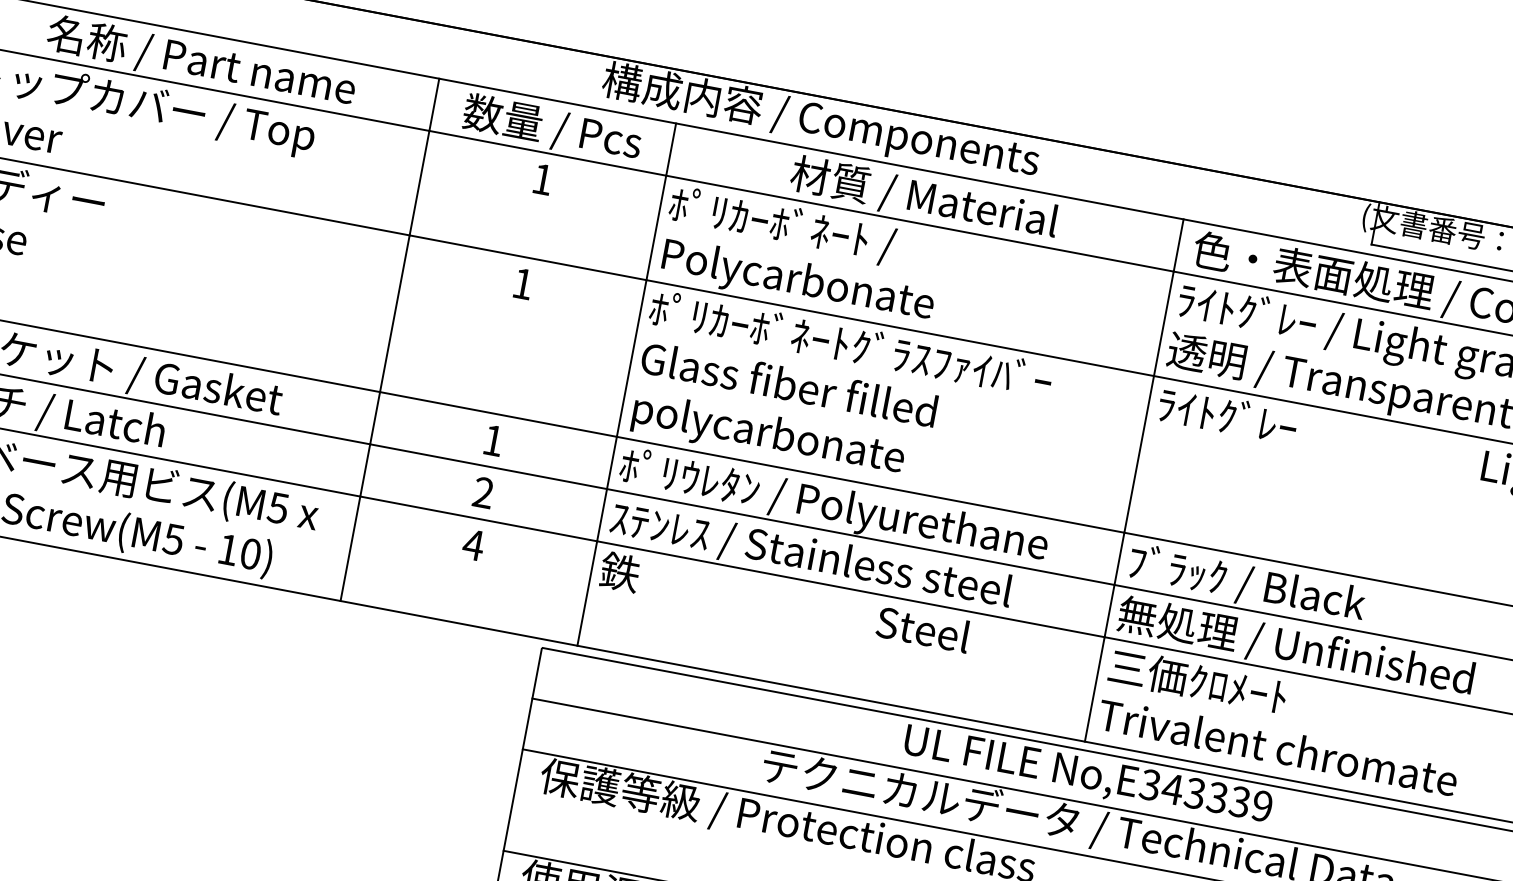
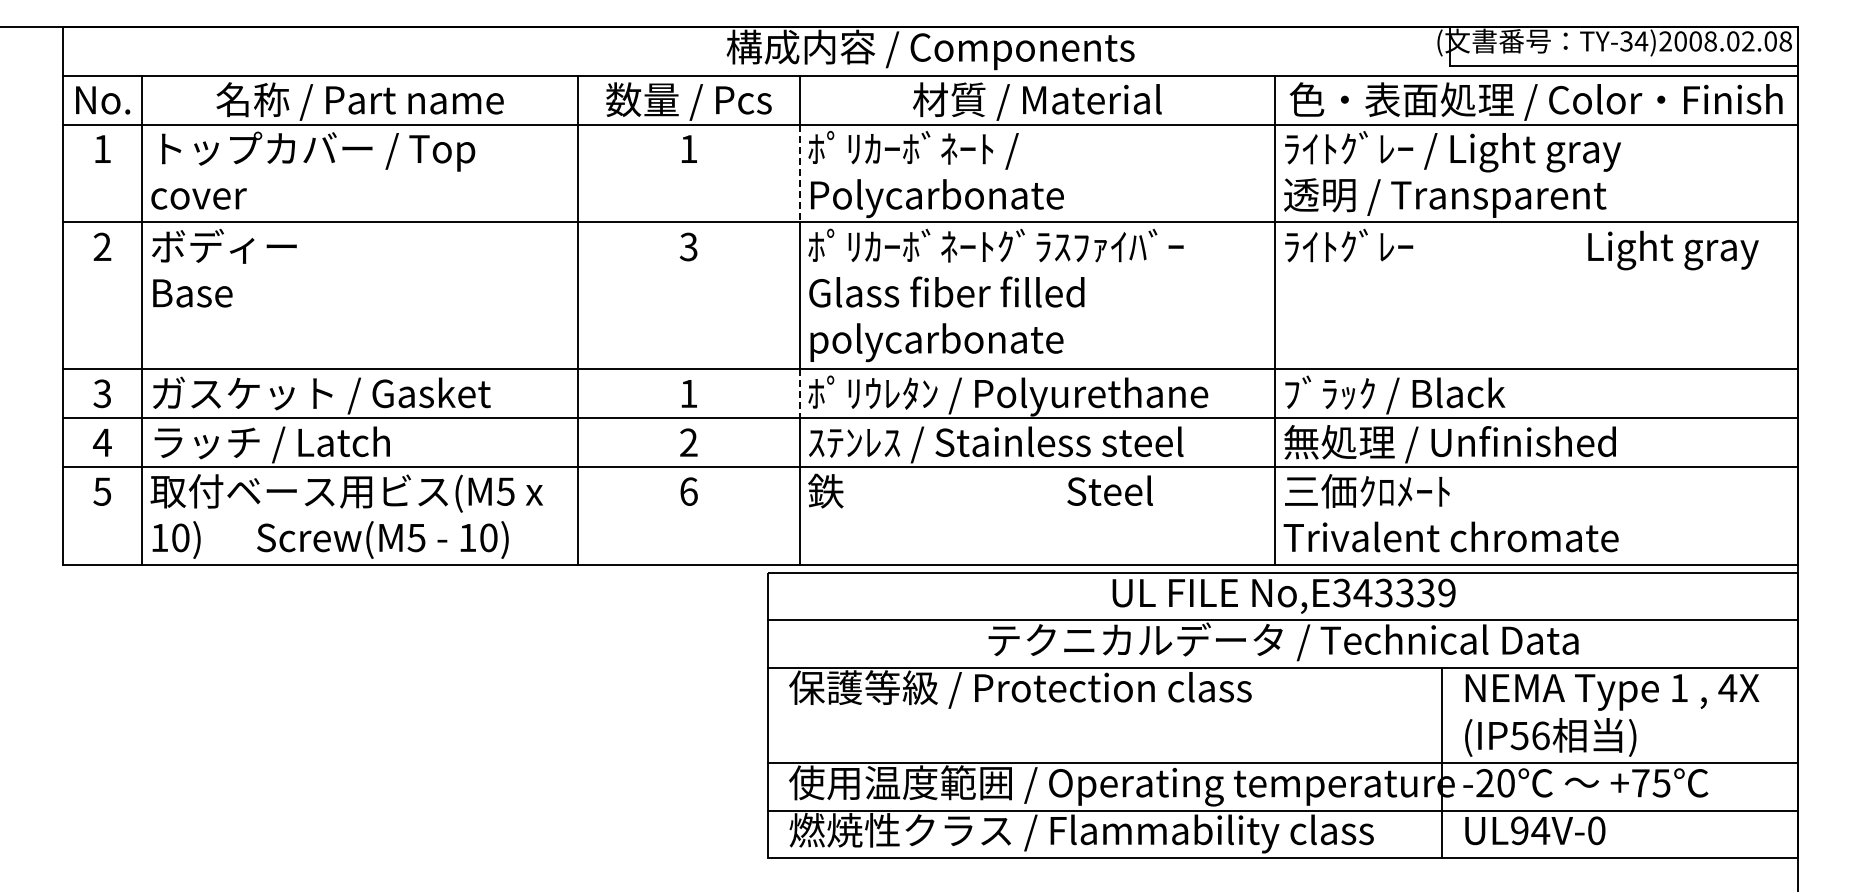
line: (655, 227) -> (799, 173), solid -> dashed
text: (522, 283) -> (688, 246), 1 -> 3
line: (611, 463) -> (799, 394), solid -> dashed
text: (473, 544) -> (688, 491), 4 -> 6

